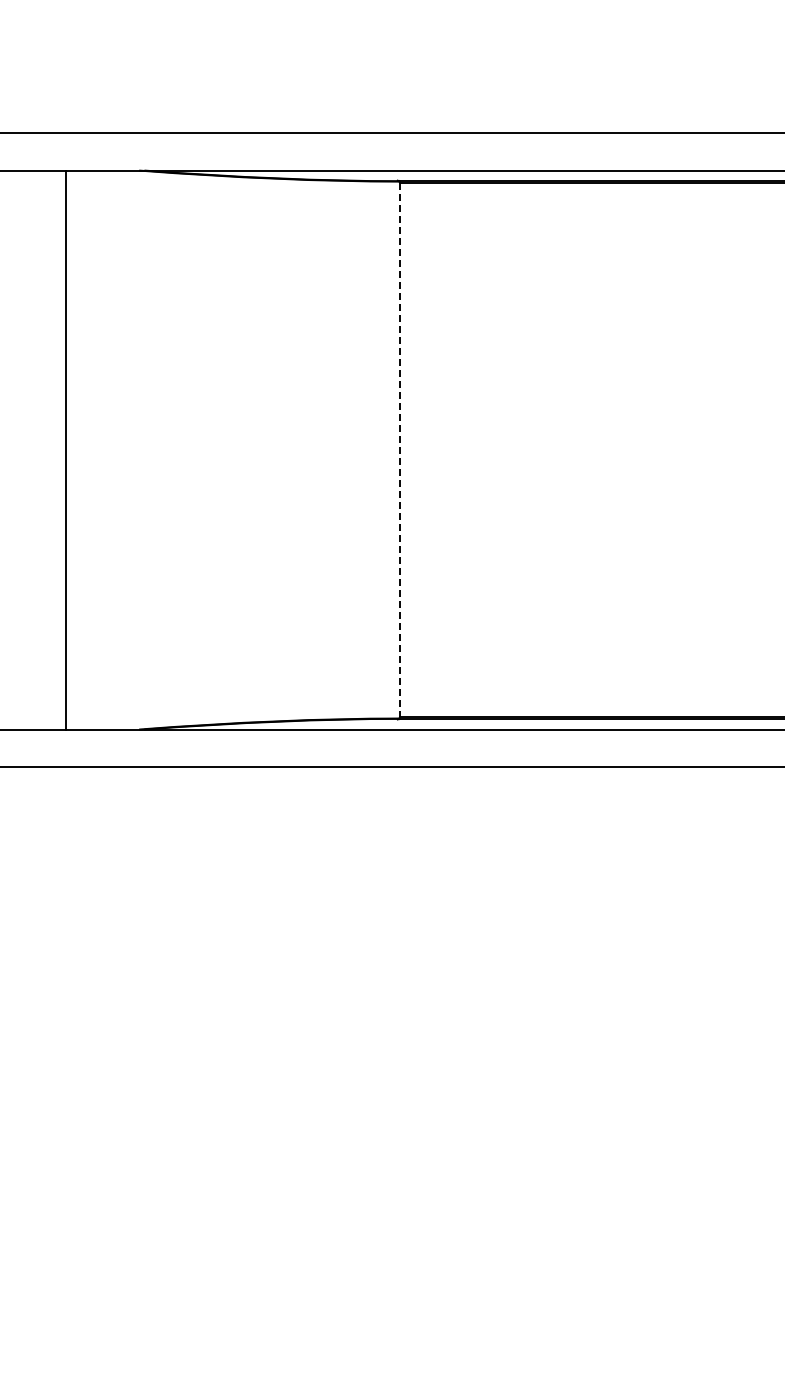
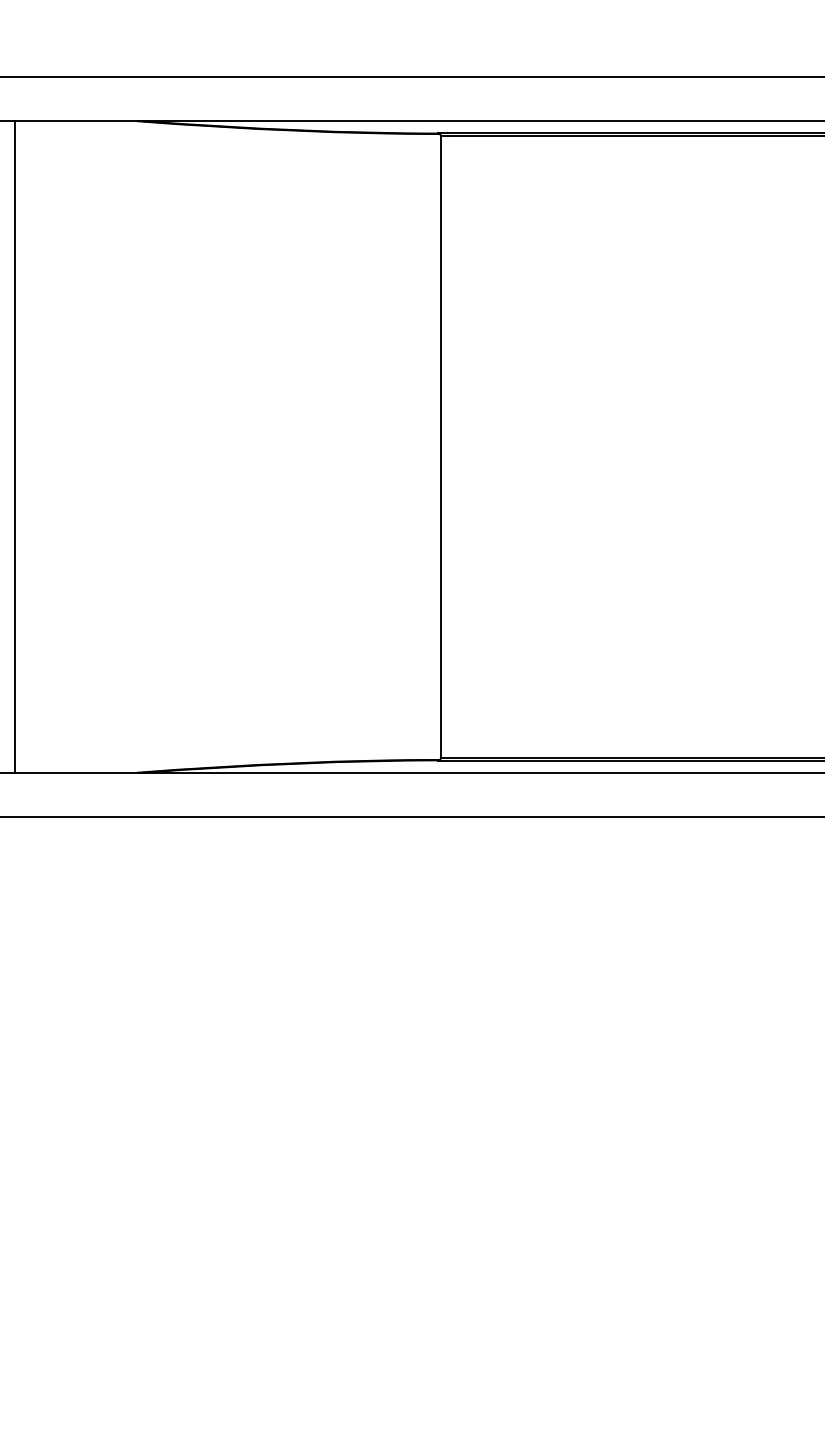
line: (65, 449) -> (14, 446), moved
line: (399, 450) -> (440, 447), dashed -> solid

